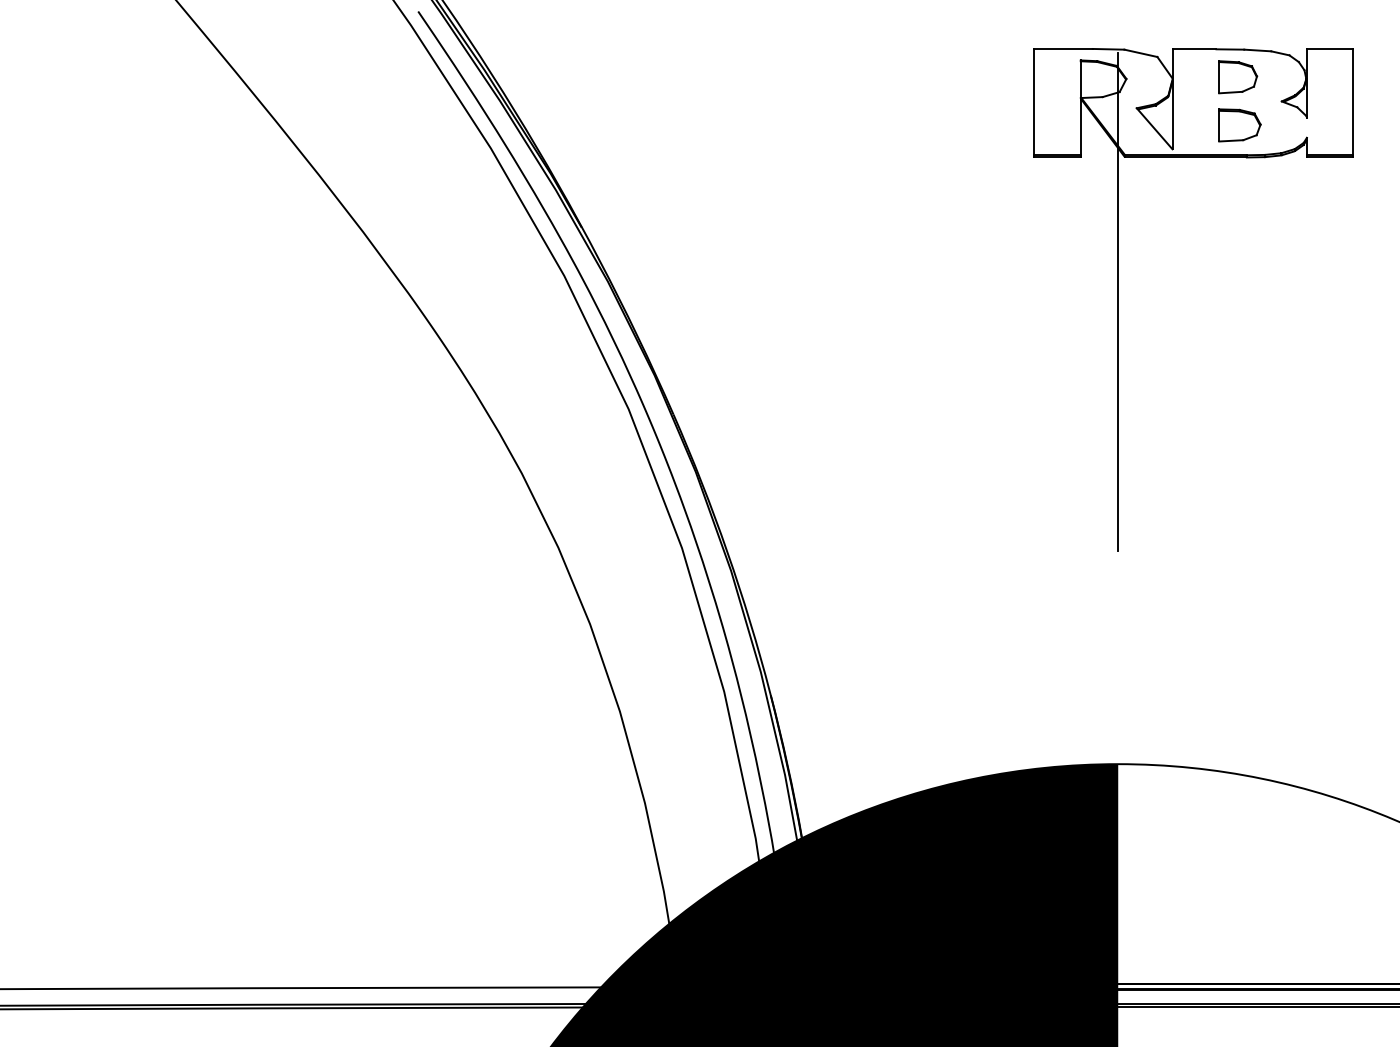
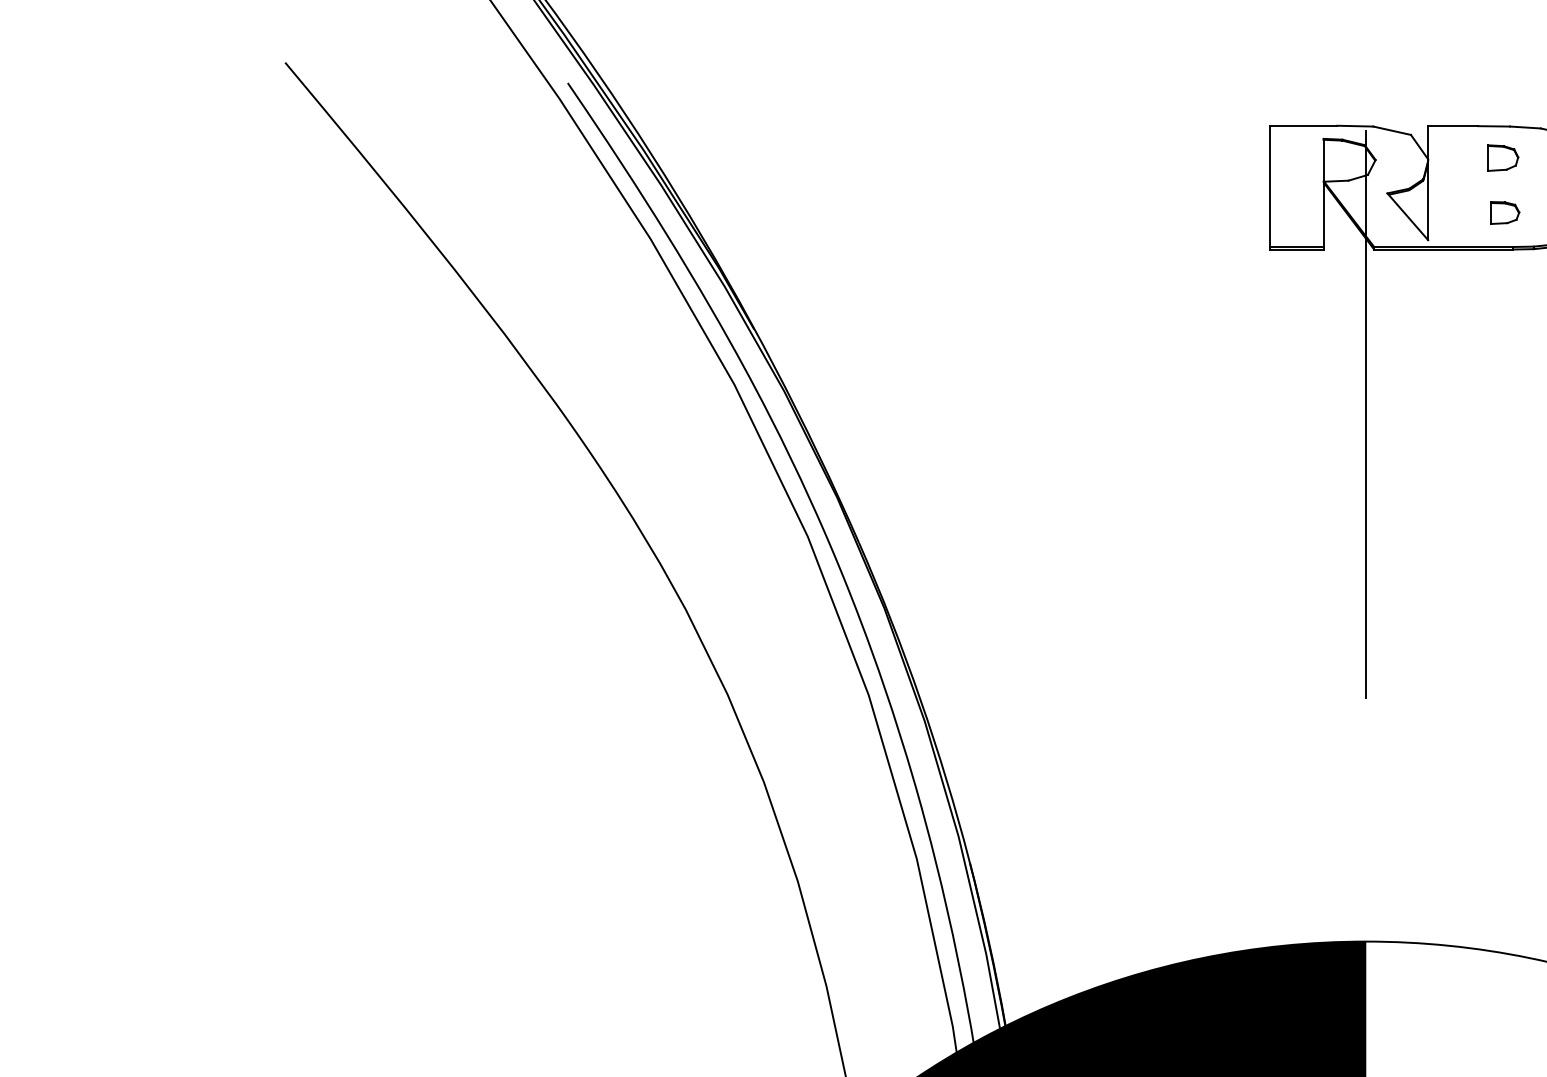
part: (1238, 77) -> (1503, 158), size x0.7
part: (1239, 125) -> (1504, 213), size x0.6

